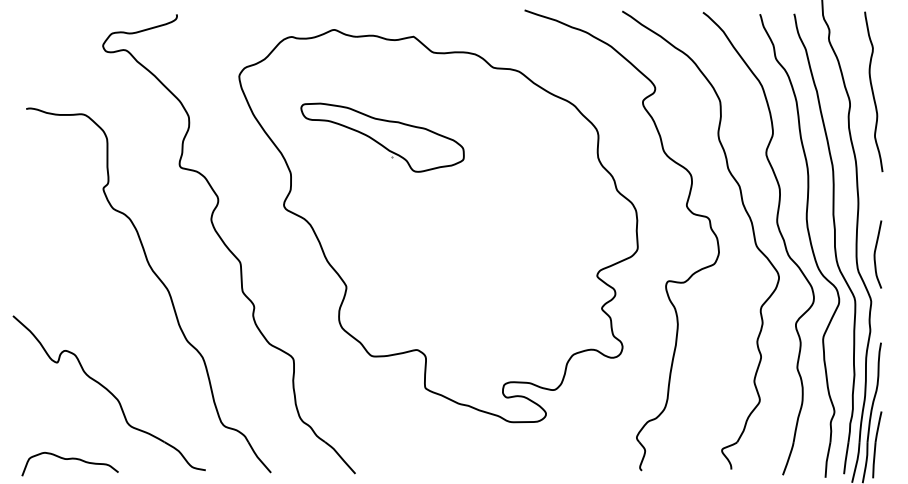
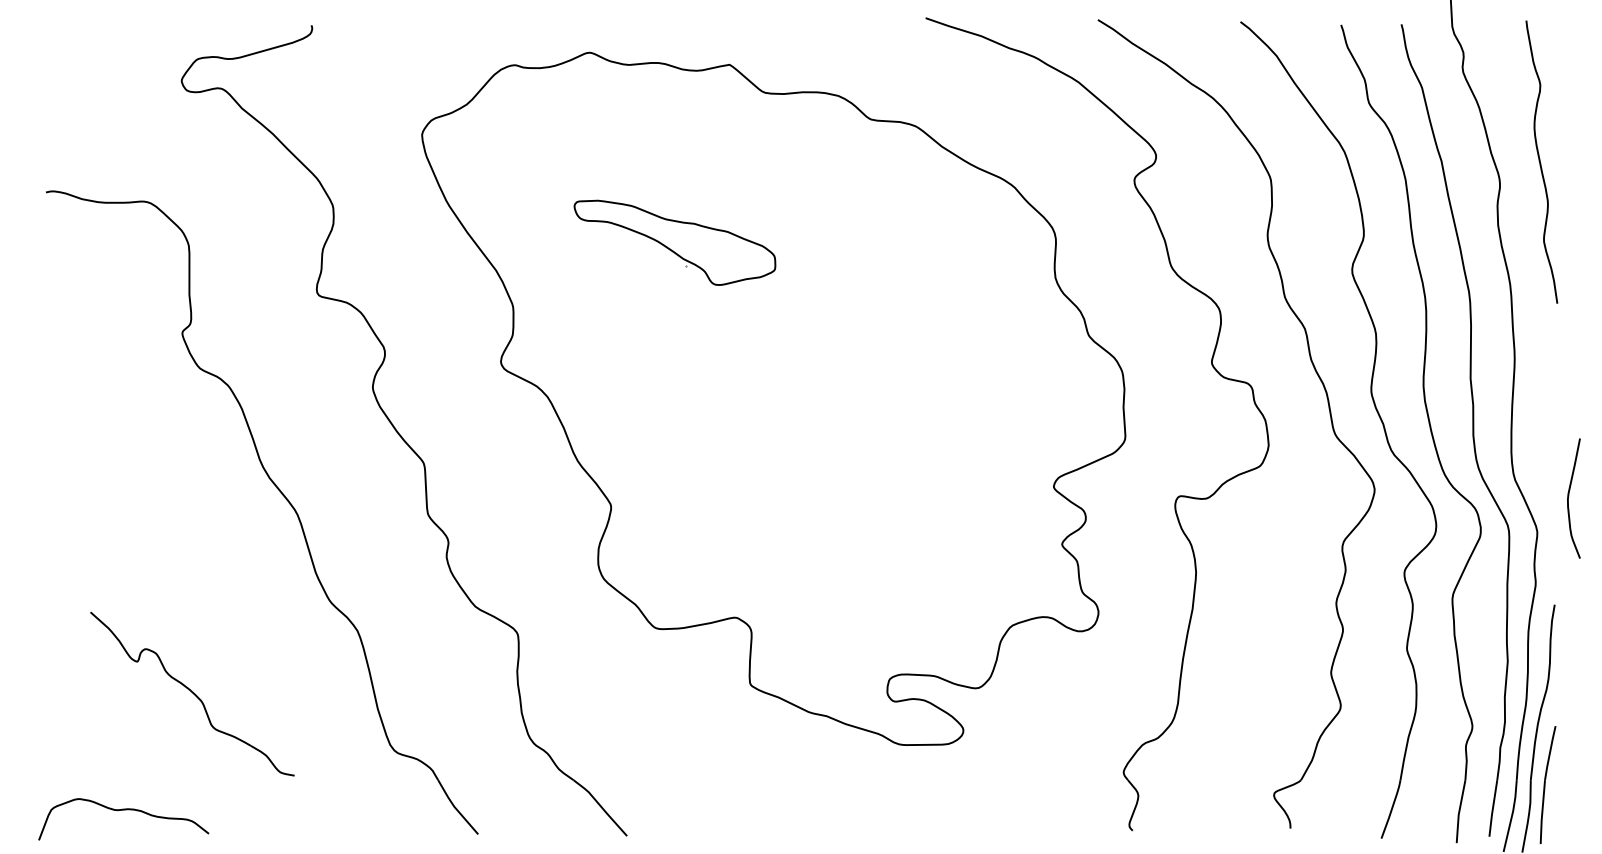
part: (382, 137) -> (674, 242), size x0.7
curve: (875, 254) -> (1569, 498), moved
part: (108, 393) -> (191, 694), size x0.6

